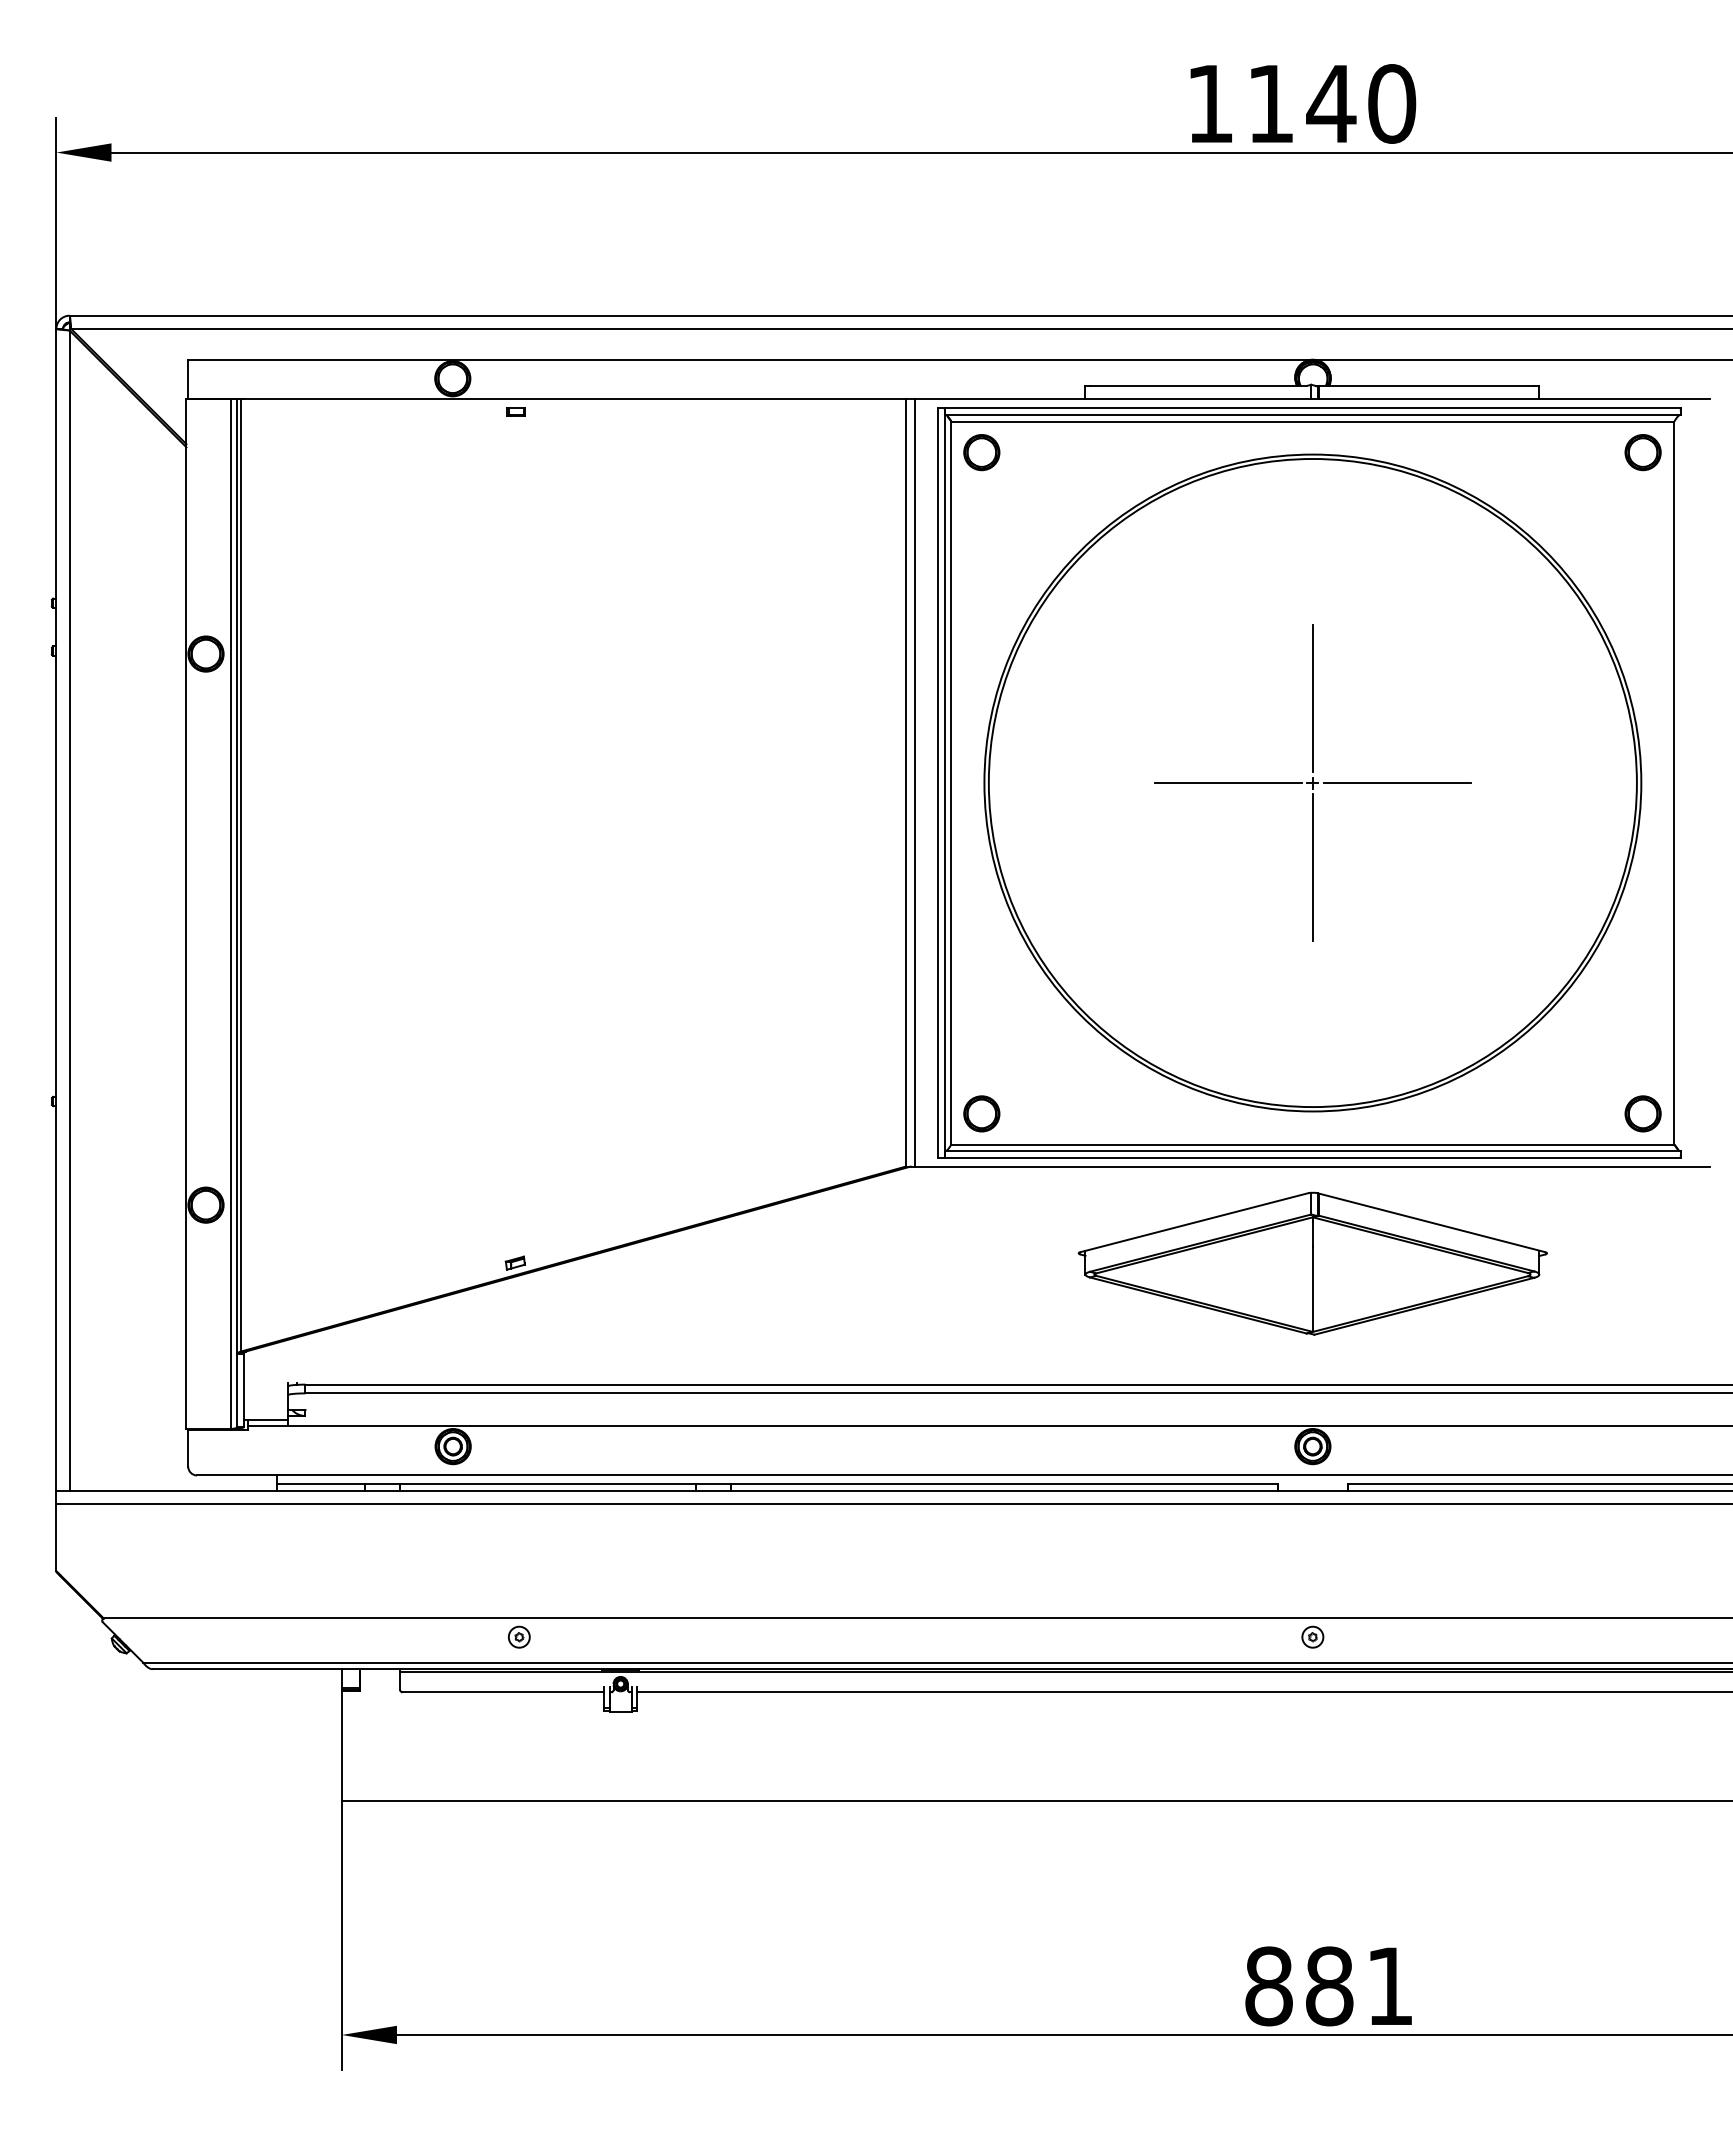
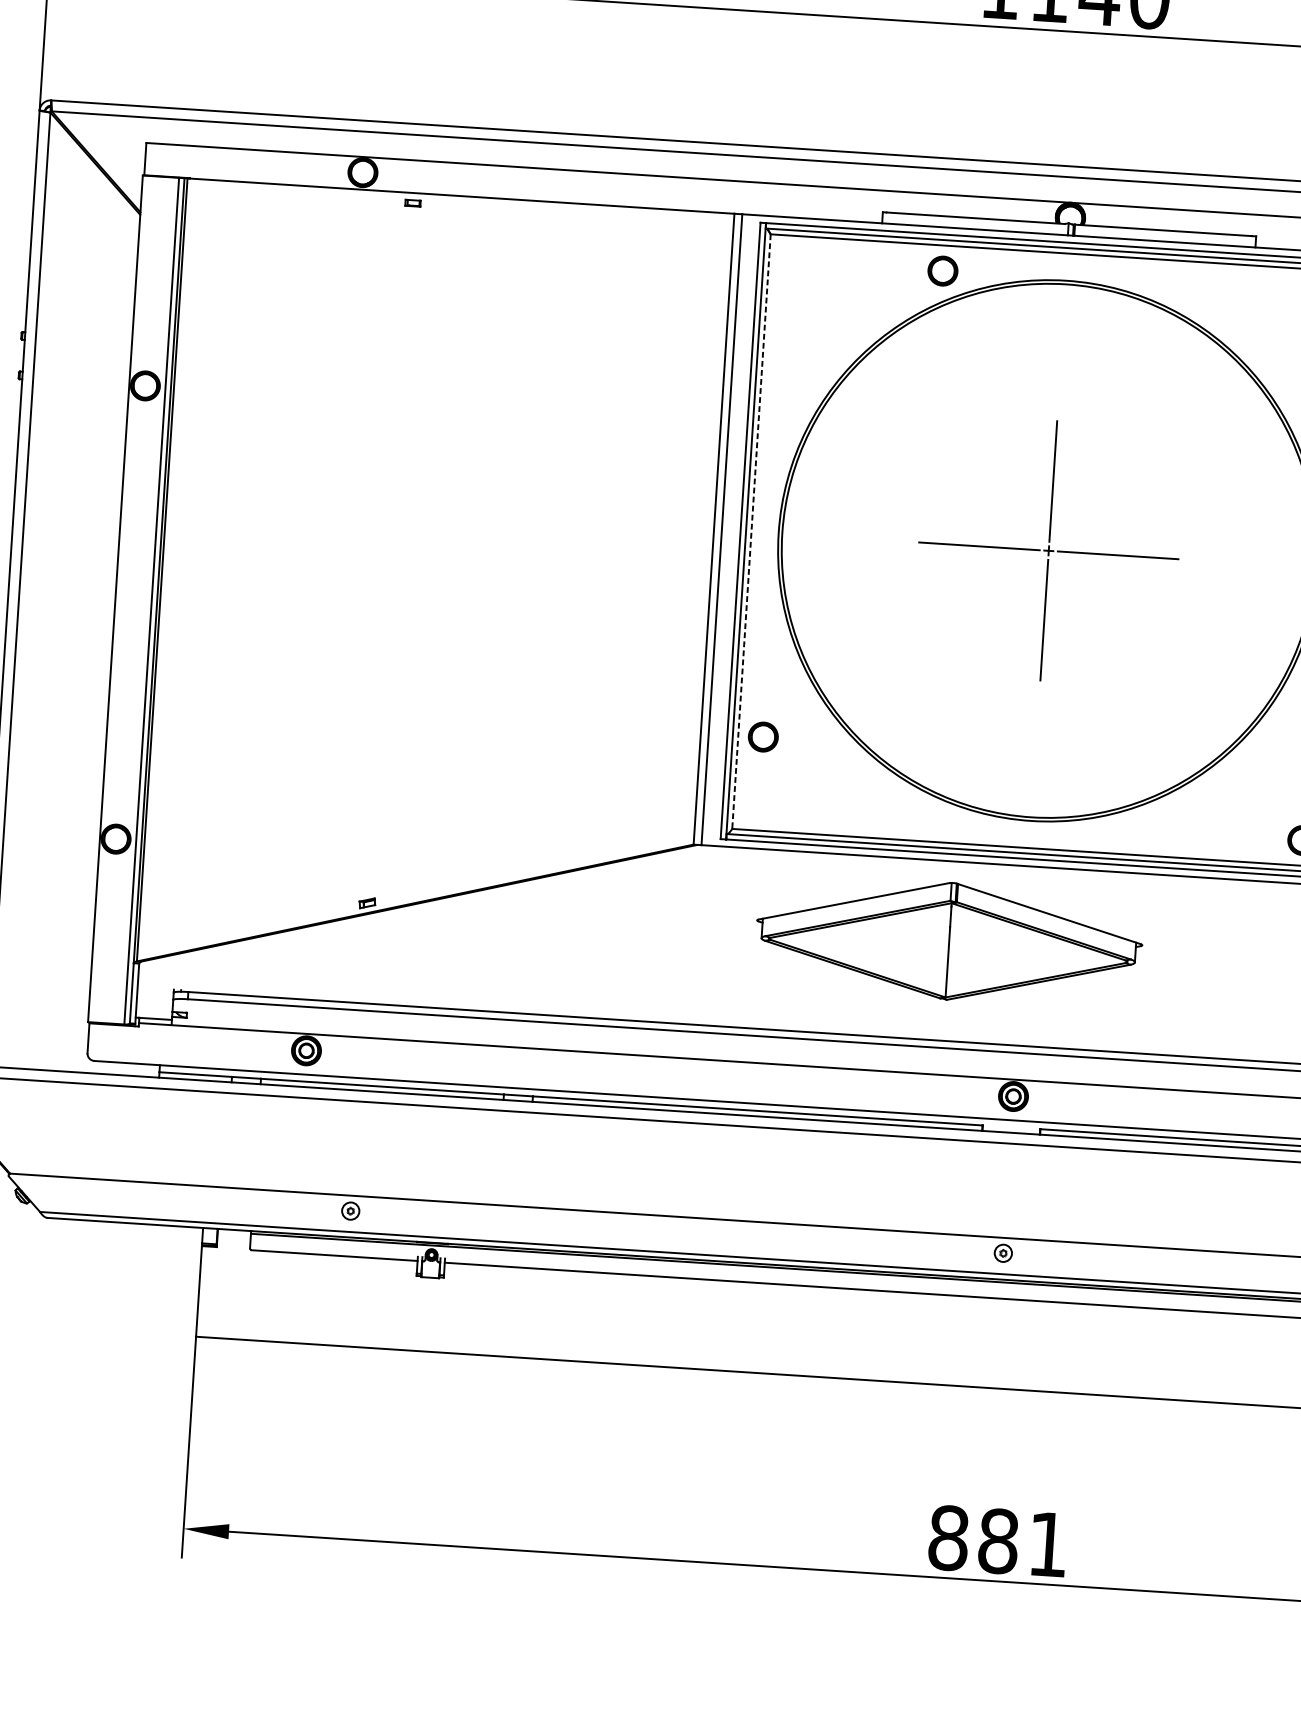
part: (981, 452) -> (942, 271), moved
line: (951, 783) -> (751, 532), solid -> dashed
part: (981, 1113) -> (763, 736), moved
part: (1312, 1263) -> (948, 941), moved

